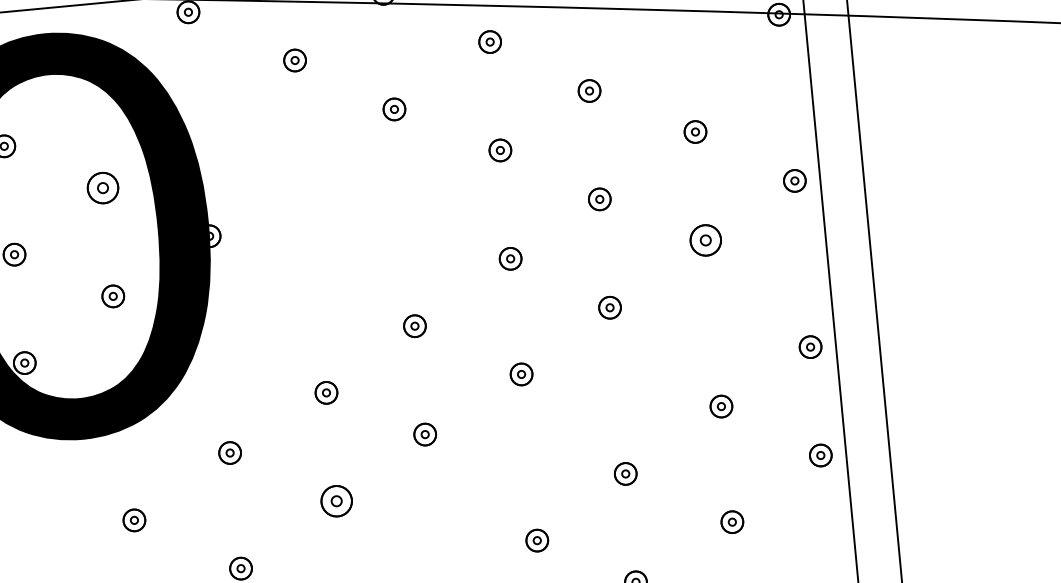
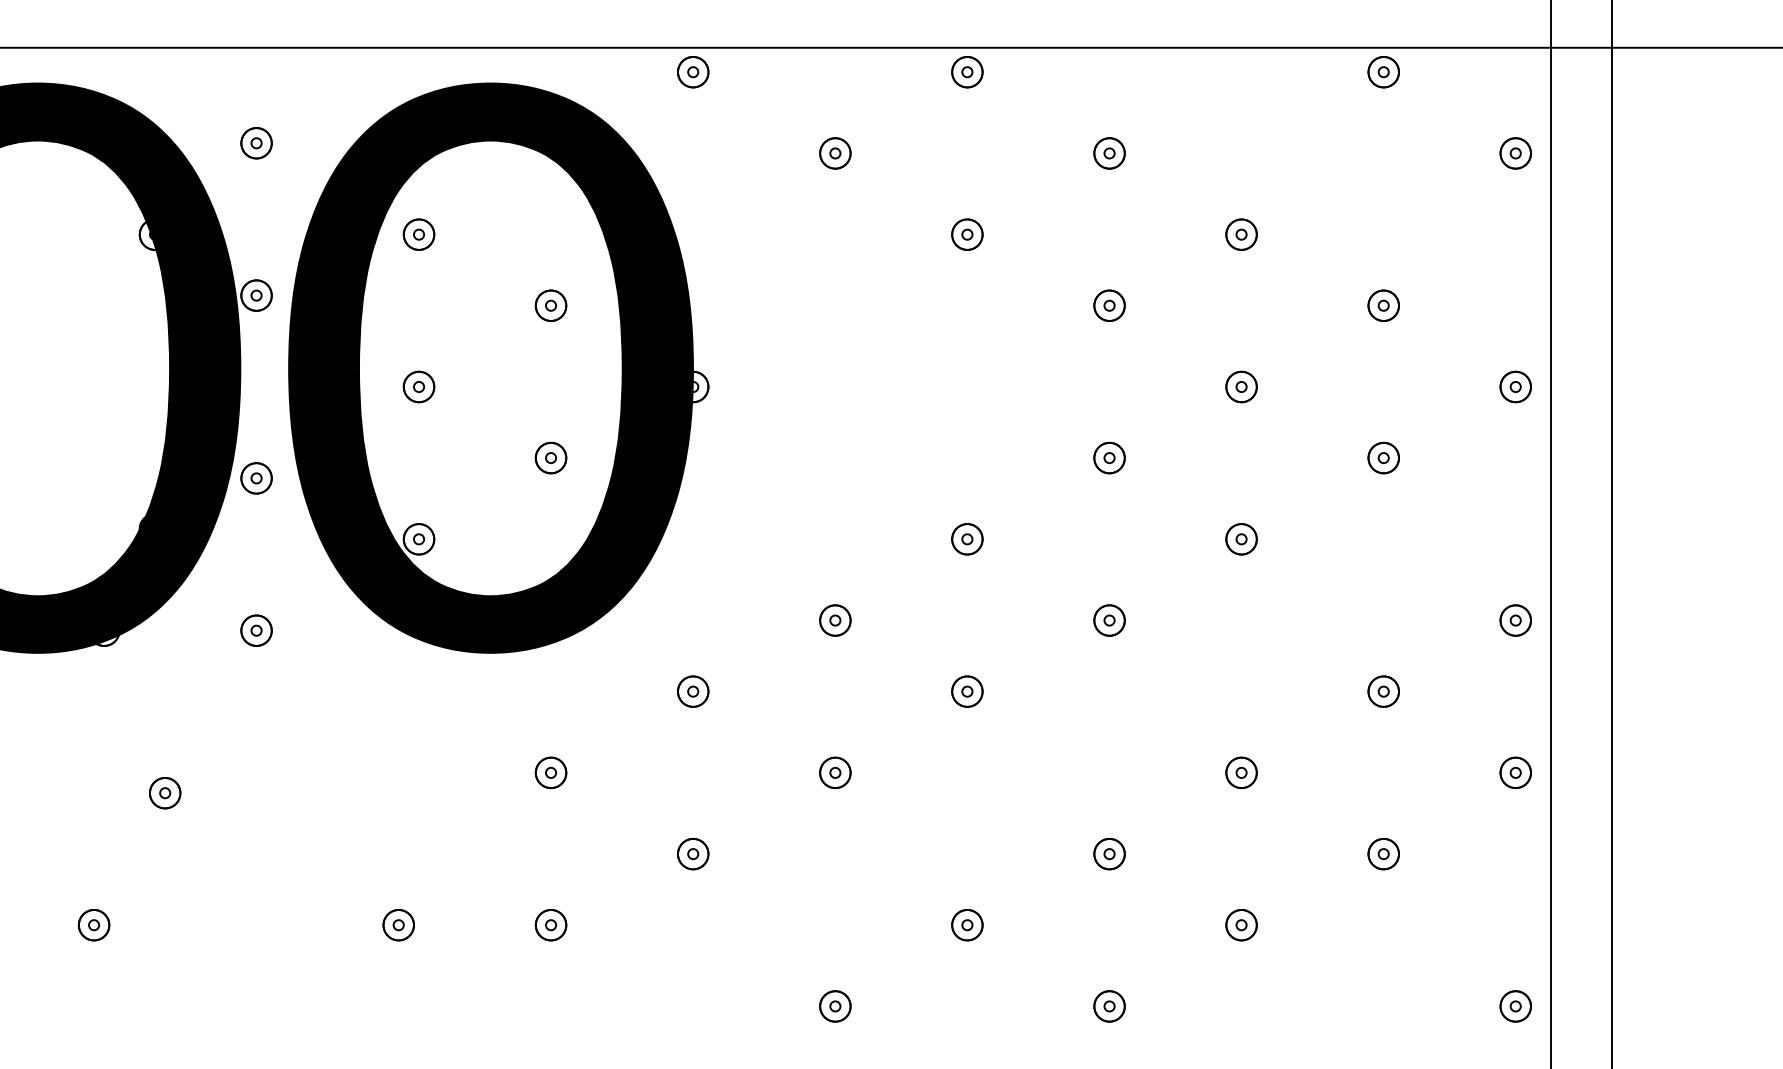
part: (102, 187) -> (550, 305), size x0.71
part: (705, 240) -> (1383, 457), size x0.71
part: (336, 500) -> (835, 772), size x0.71

